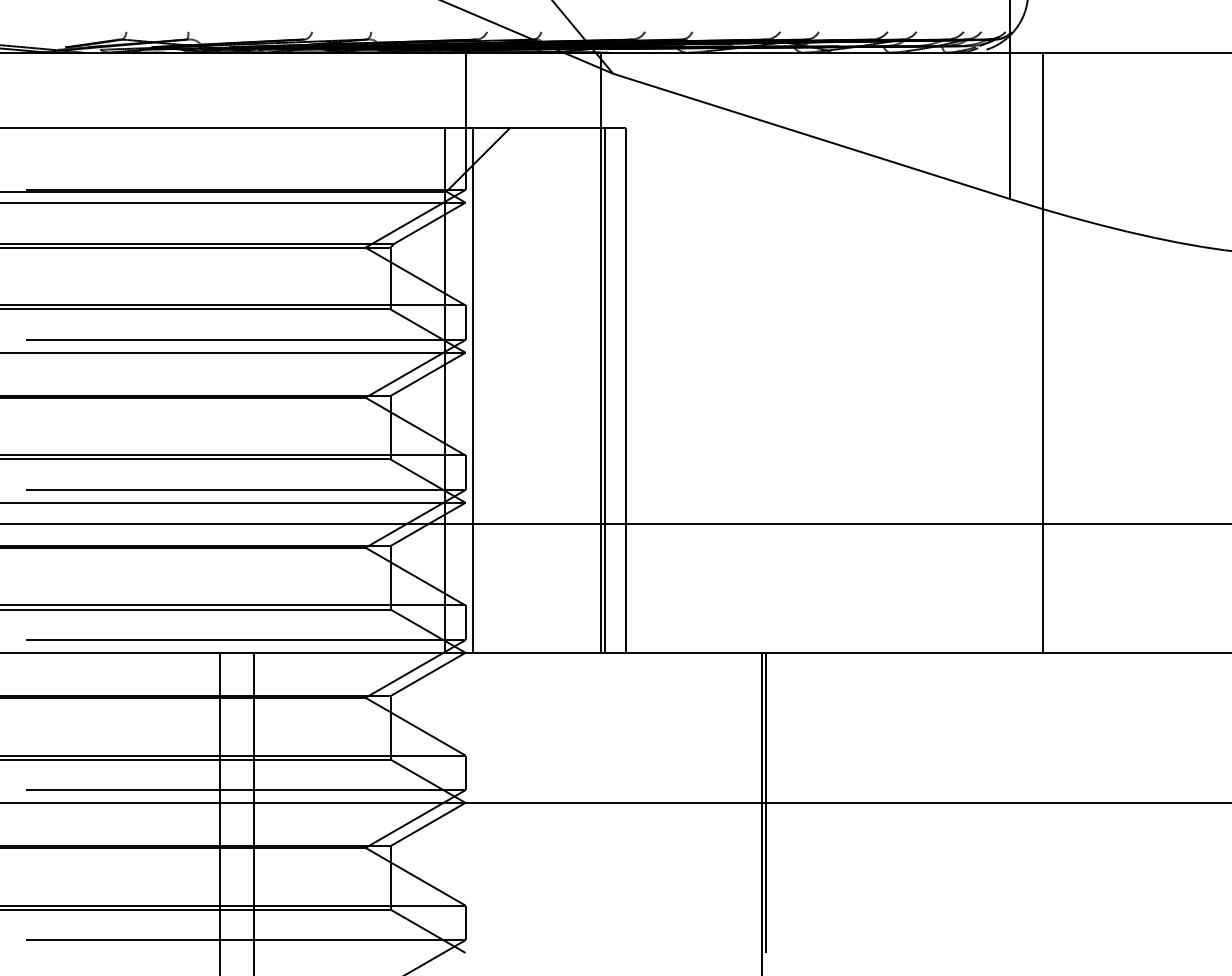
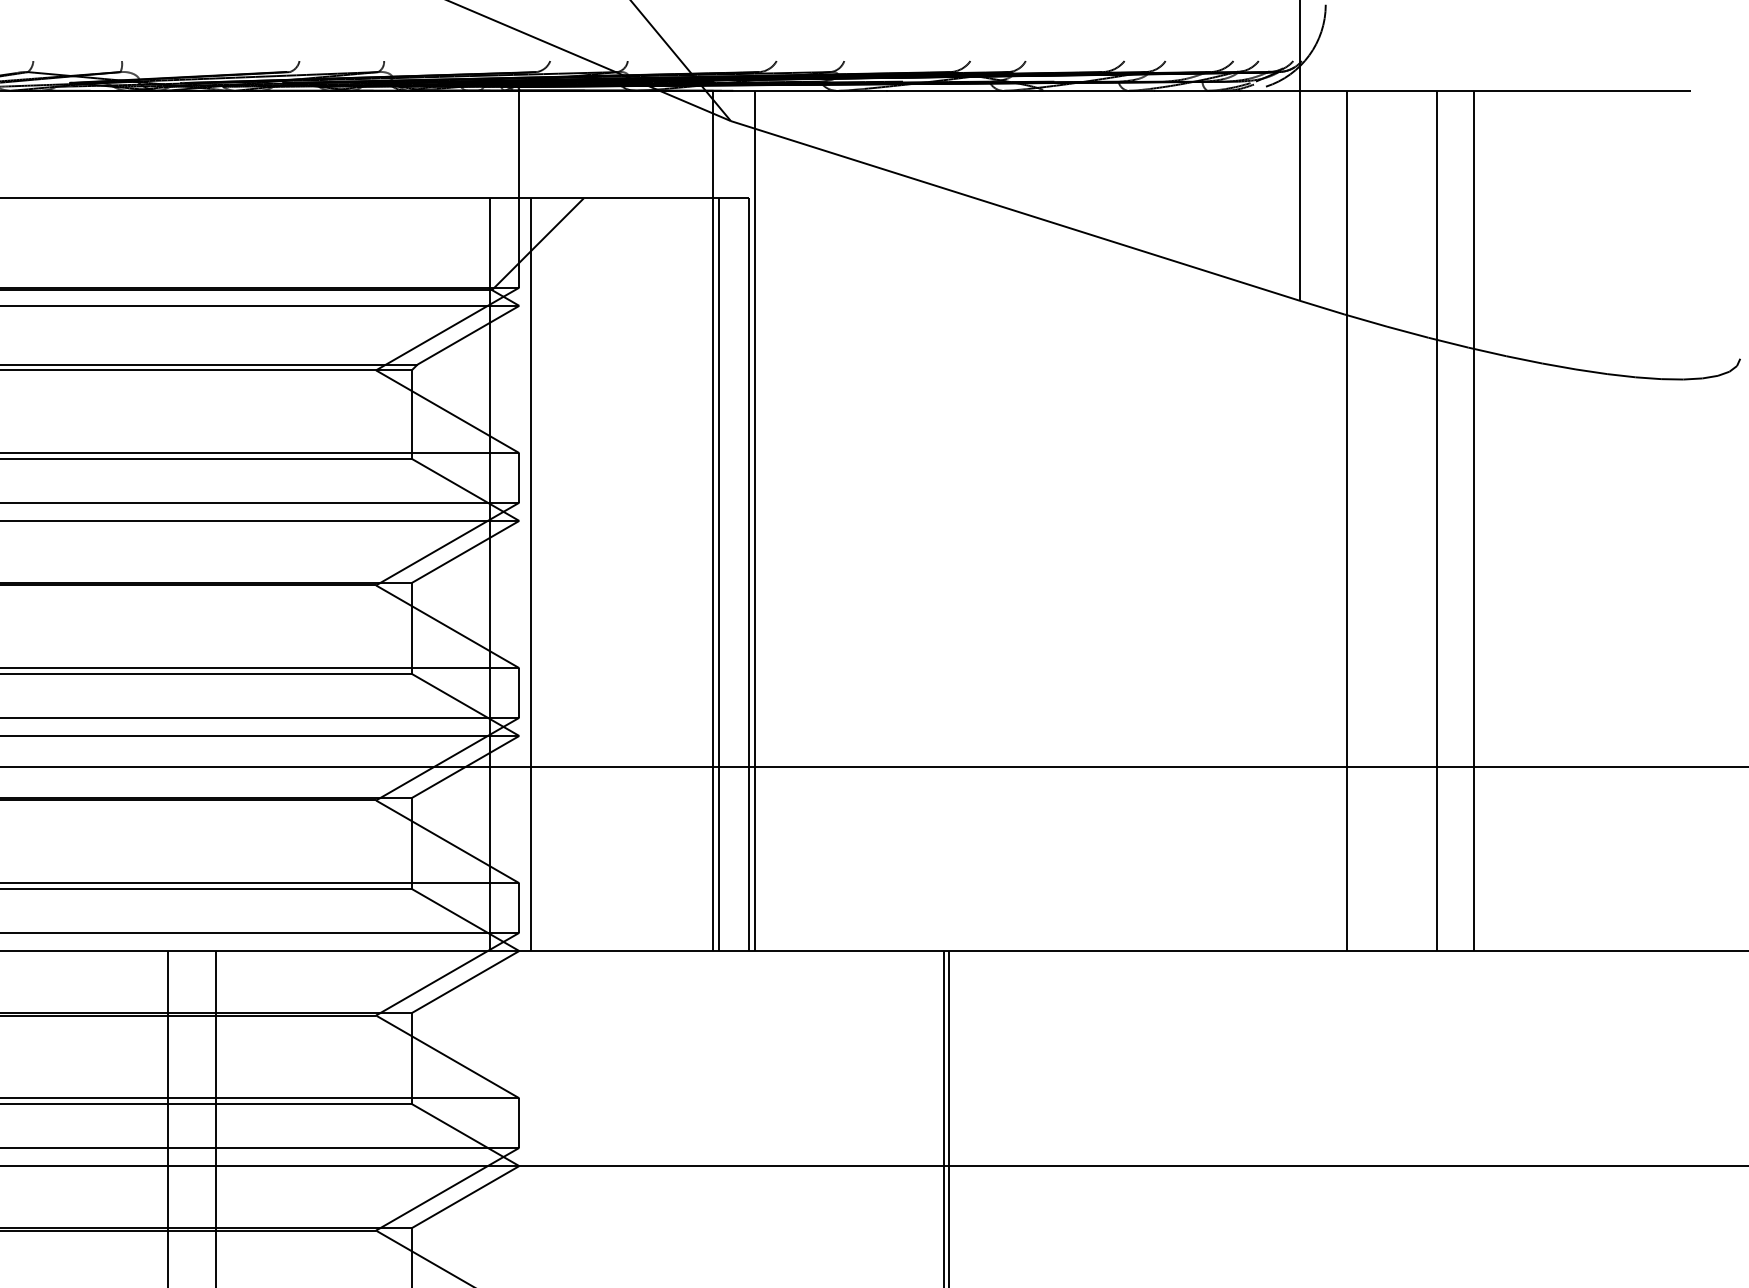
line: (629, 352) -> (754, 520), added
line: (1105, 352) -> (1436, 520), added
line: (1131, 352) -> (1473, 520), added

